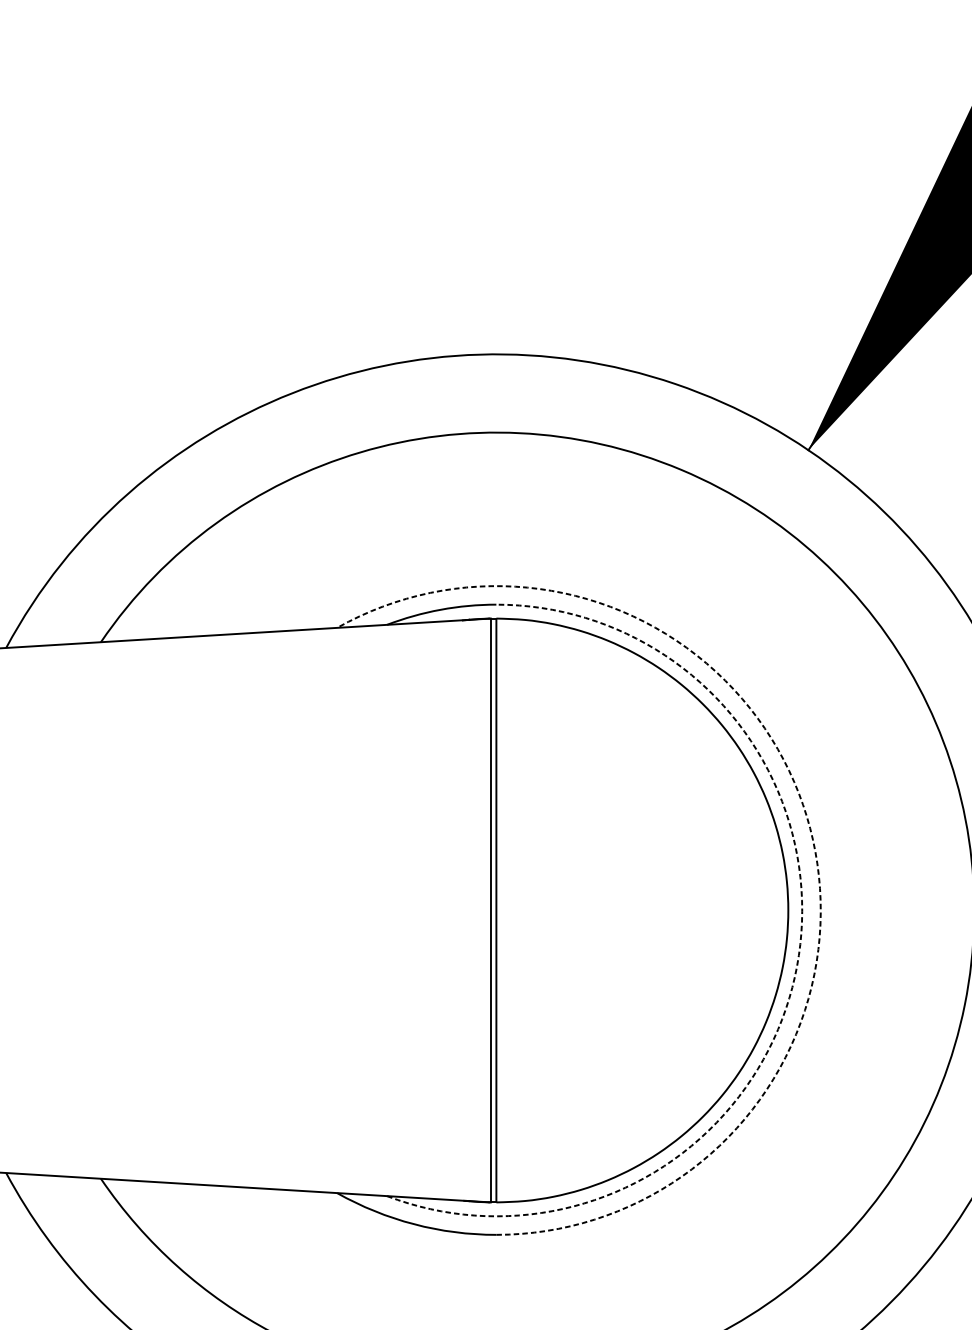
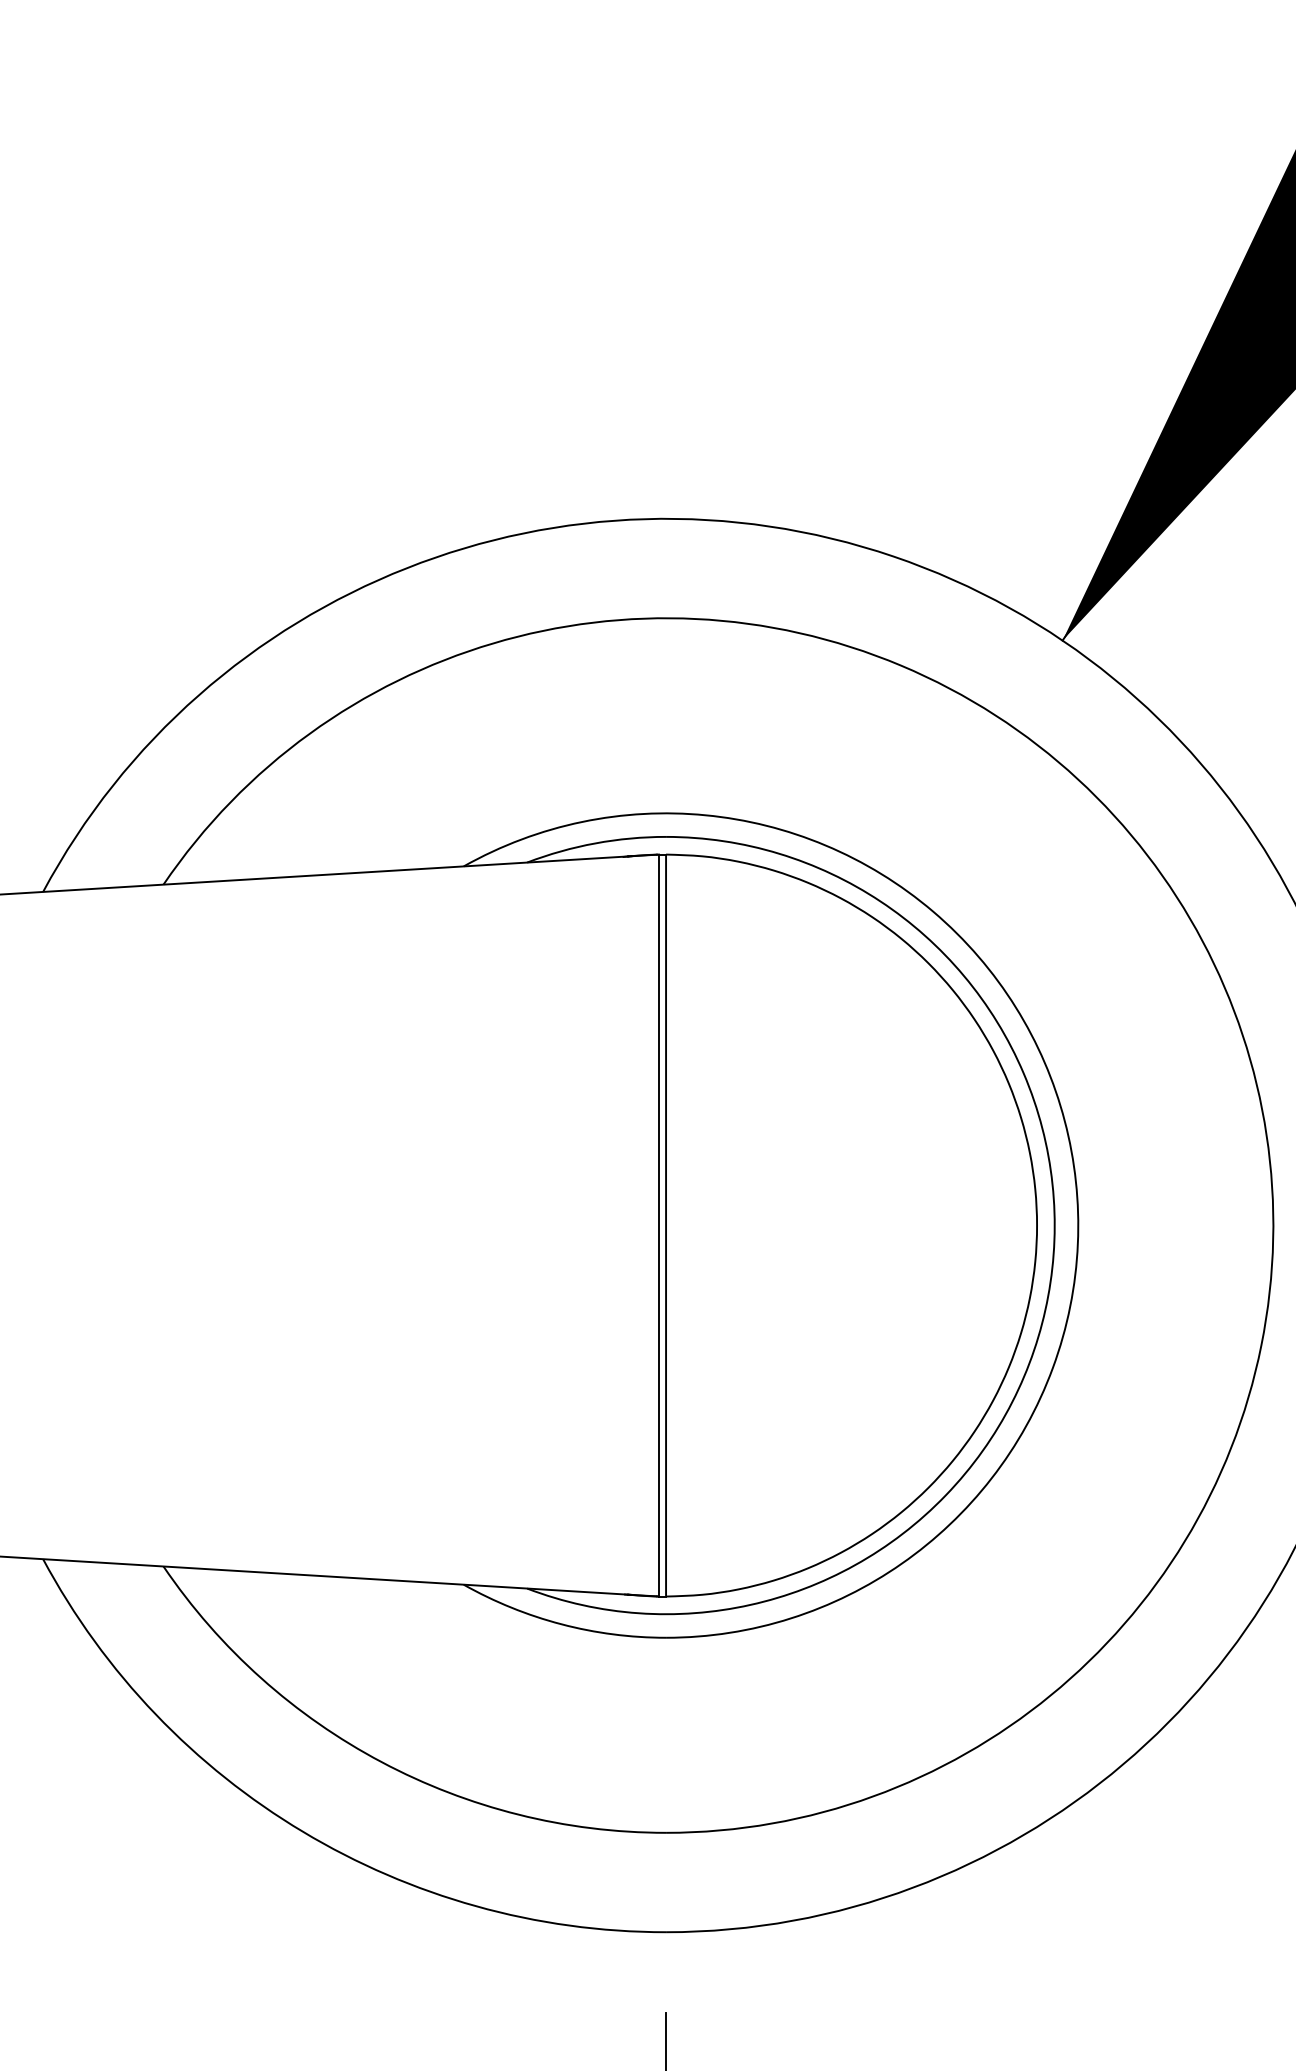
arc: (809, 827) -> (1064, 1120), dashed -> solid
arc: (797, 966) -> (1048, 1296), dashed -> solid

